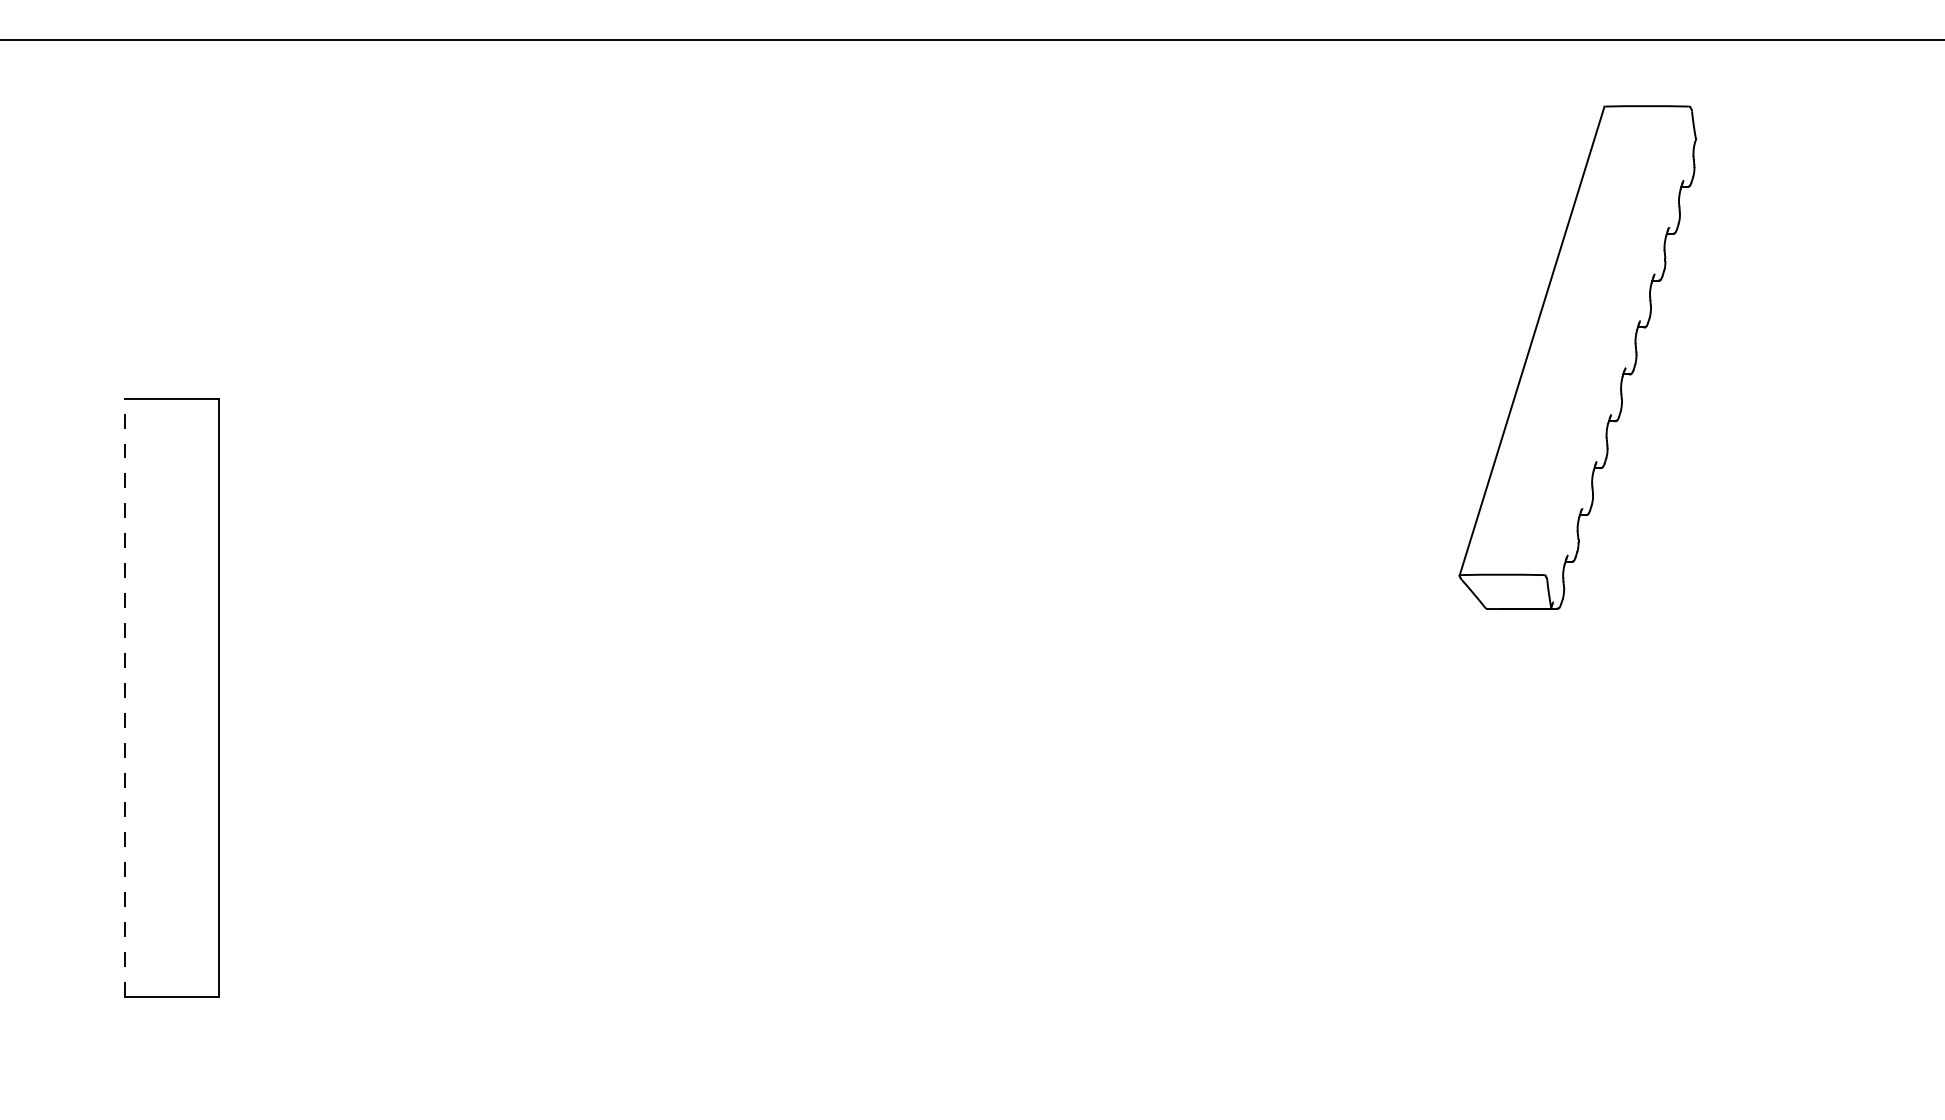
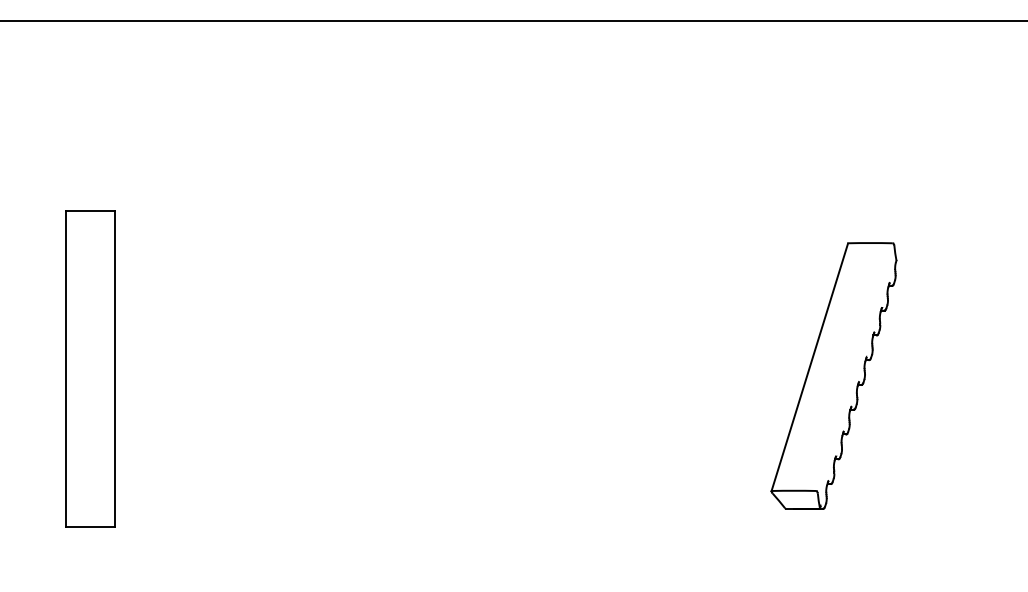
part: (1576, 356) -> (833, 375), moved
line: (126, 697) -> (66, 368), dashed -> solid

